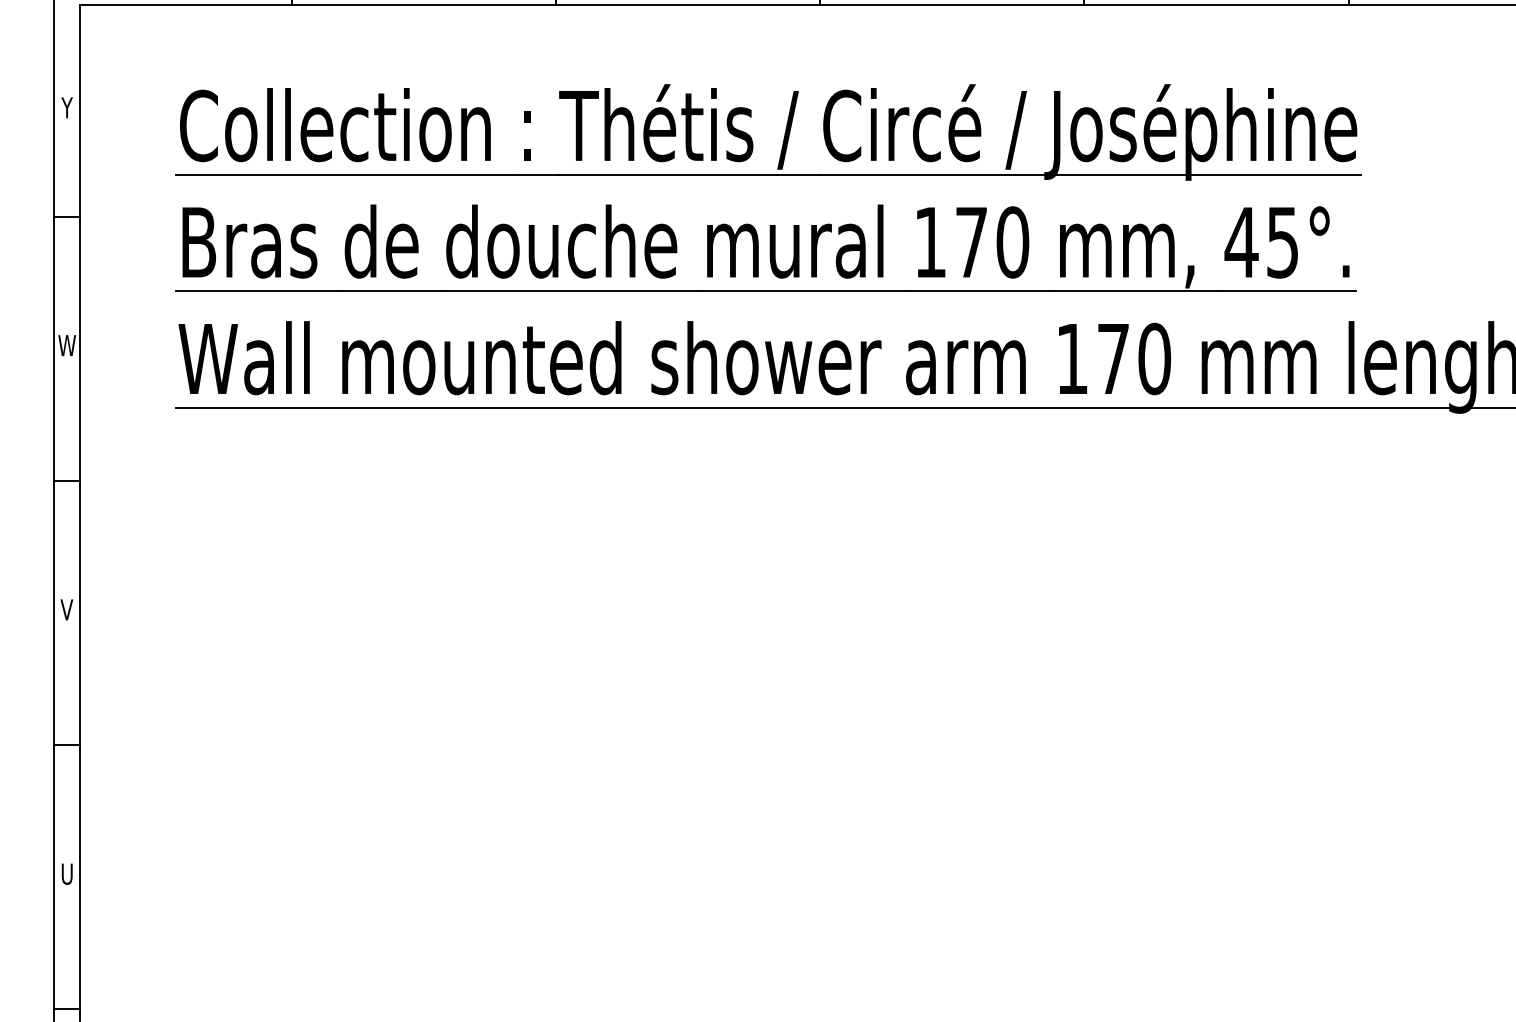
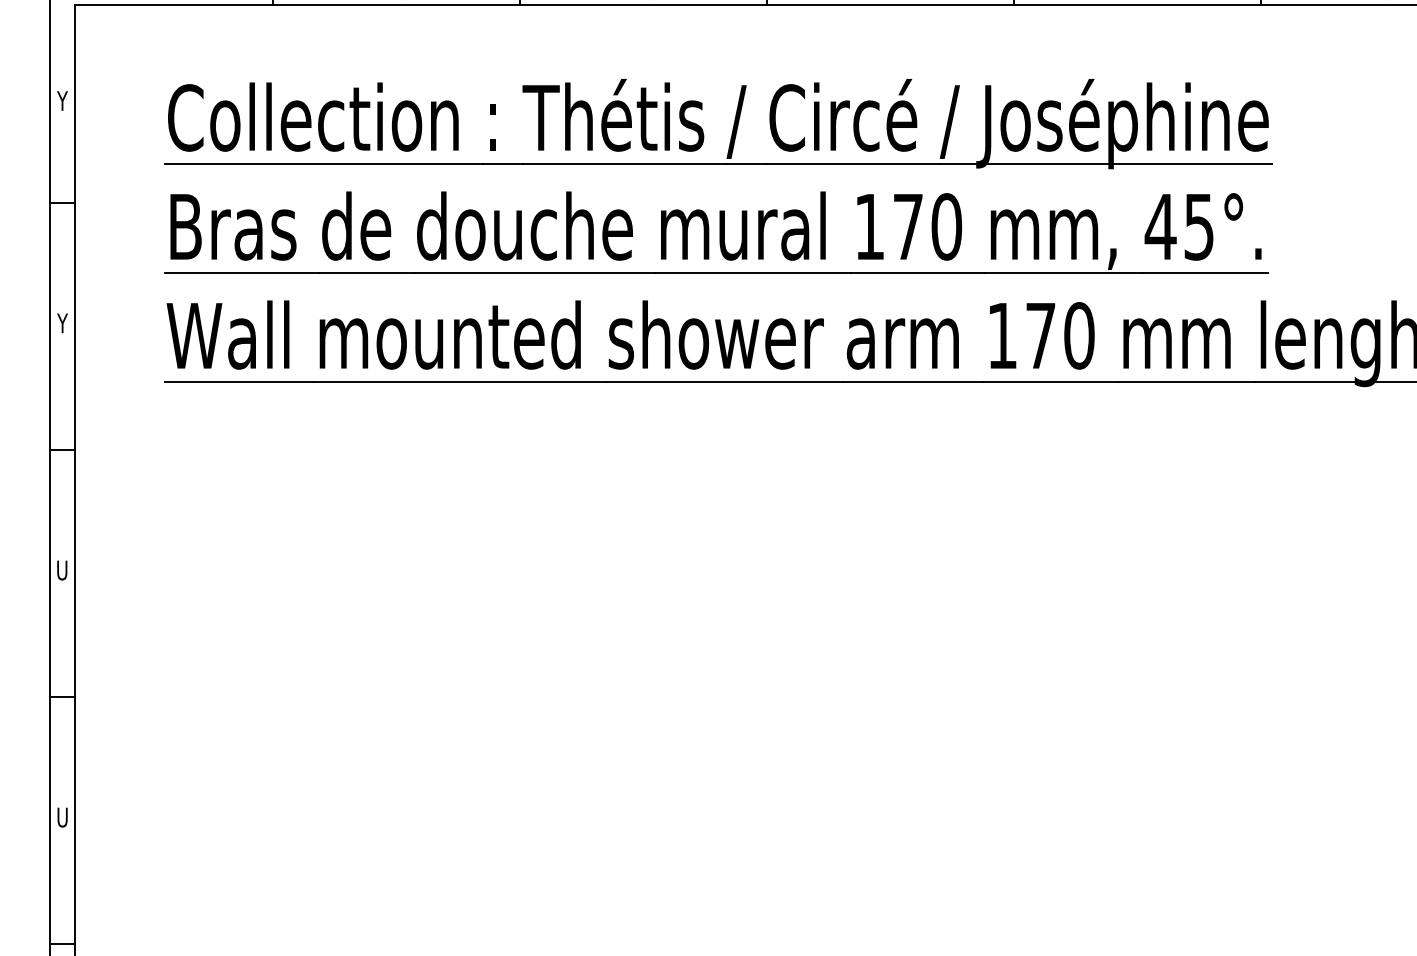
text: (67, 345) -> (62, 323), W -> Y
text: (67, 609) -> (62, 570), V -> U

